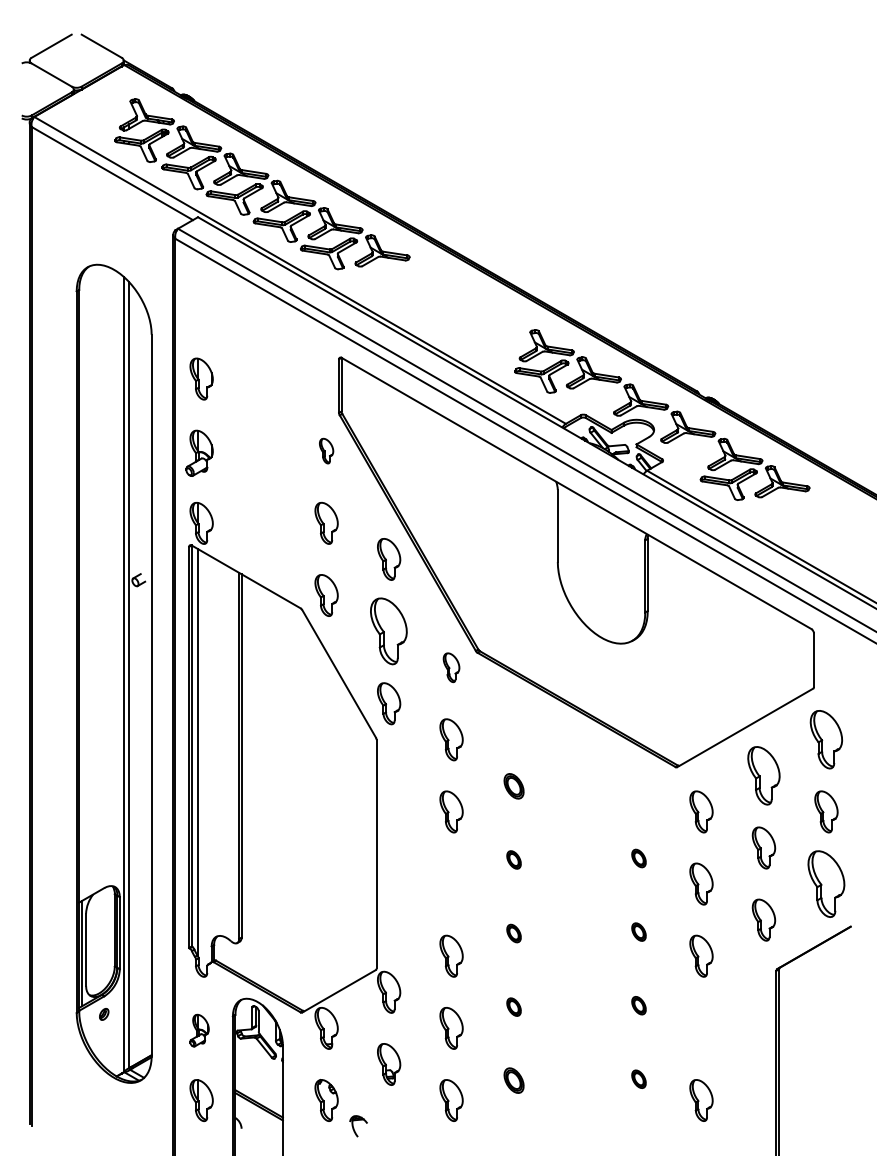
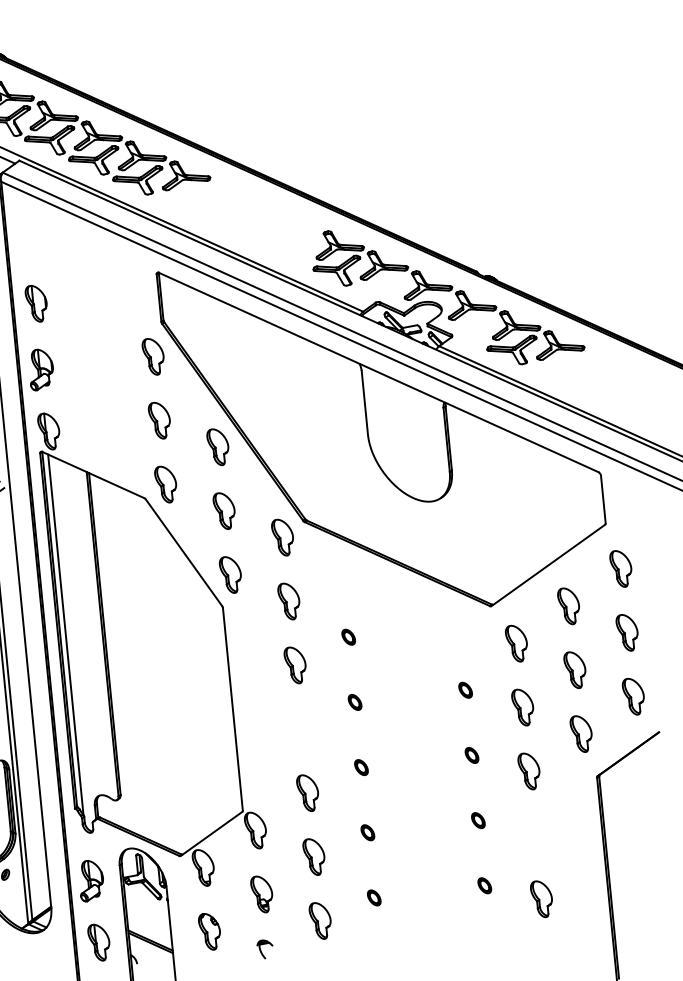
part: (326, 450) -> (153, 356), size x1.67
part: (389, 631) -> (224, 510), size x0.62
part: (451, 667) -> (282, 537), size x1.43
part: (826, 739) -> (621, 568), size x0.71
part: (763, 775) -> (568, 605), size x0.71
part: (513, 786) -> (348, 637), size x0.71
part: (826, 883) -> (633, 696), size x0.62
part: (199, 1030) -> (91, 880), size x1.43
part: (513, 1080) -> (373, 897), size x0.71
part: (358, 1126) -> (265, 949), moved

